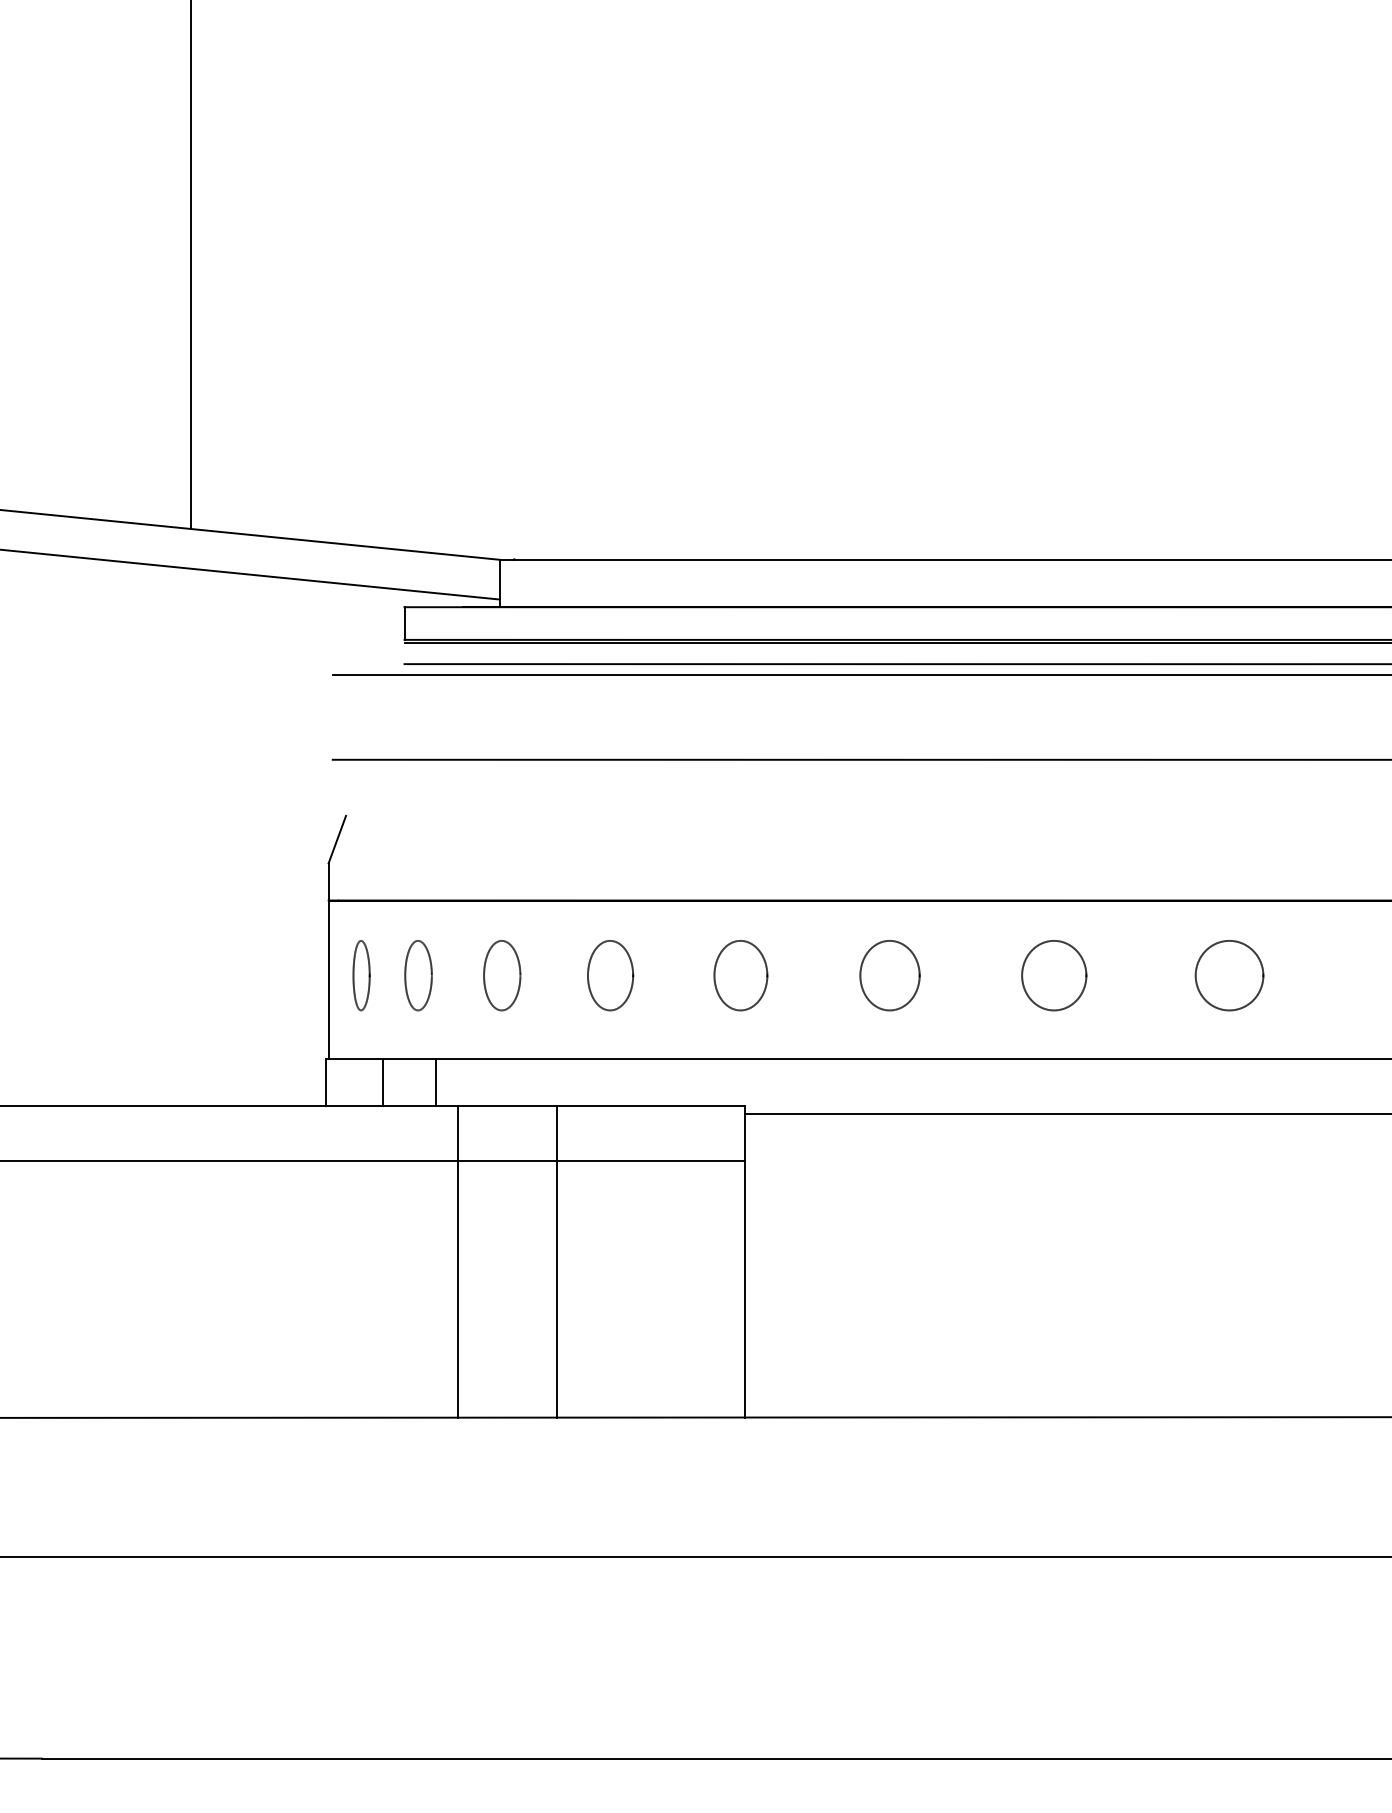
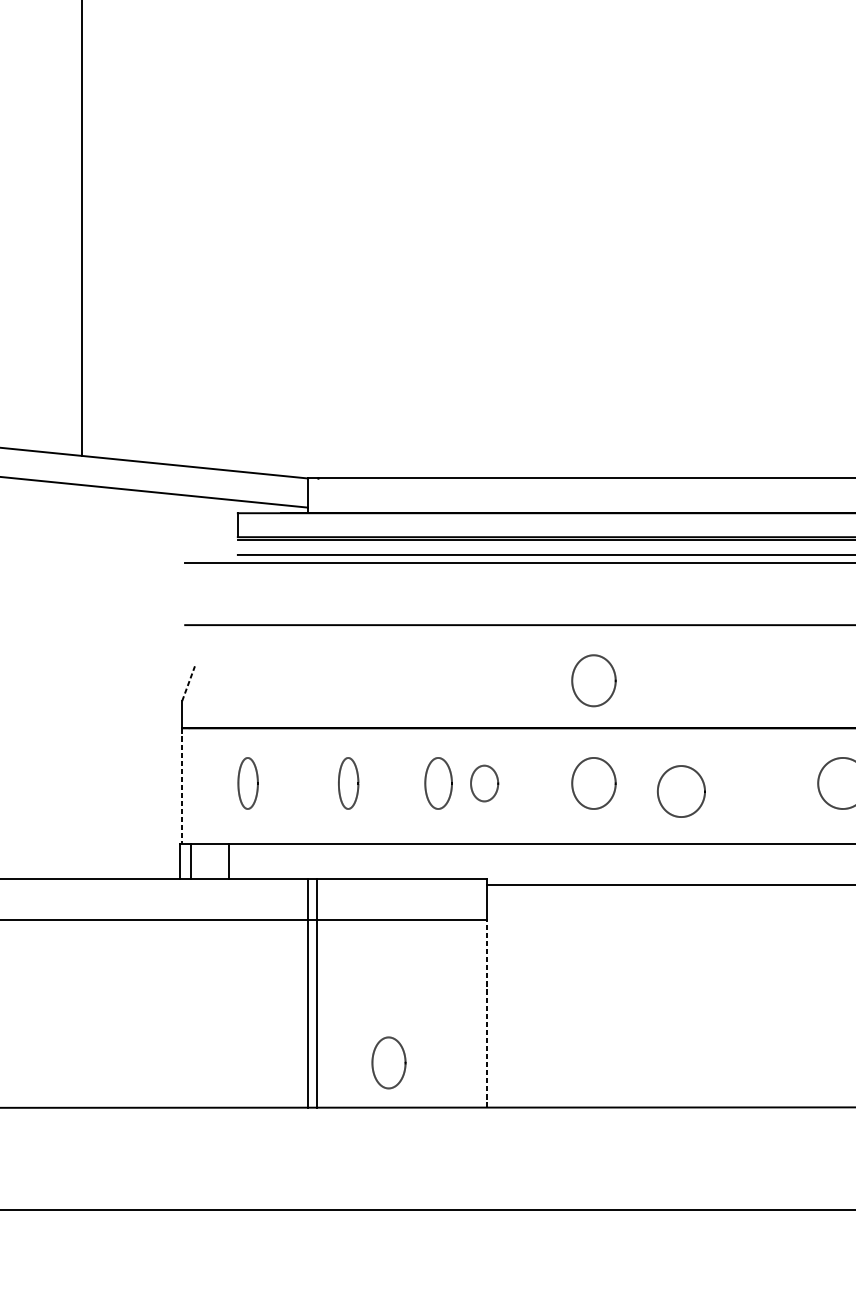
part: (889, 835) -> (593, 680), added
line: (337, 839) -> (188, 683), solid -> dashed
part: (361, 975) -> (206, 783), removed
part: (502, 975) -> (438, 783), moved
part: (555, 975) -> (348, 783), added
part: (610, 975) -> (388, 1062), moved
part: (740, 975) -> (484, 783), size x0.7
part: (1054, 975) -> (681, 791), moved
line: (328, 980) -> (182, 787), solid -> dashed
line: (383, 1082) -> (190, 861), moved
line: (436, 1082) -> (229, 861), moved
line: (458, 1261) -> (317, 993), moved
line: (556, 1261) -> (307, 993), moved
line: (744, 1288) -> (487, 1012), solid -> dashed

